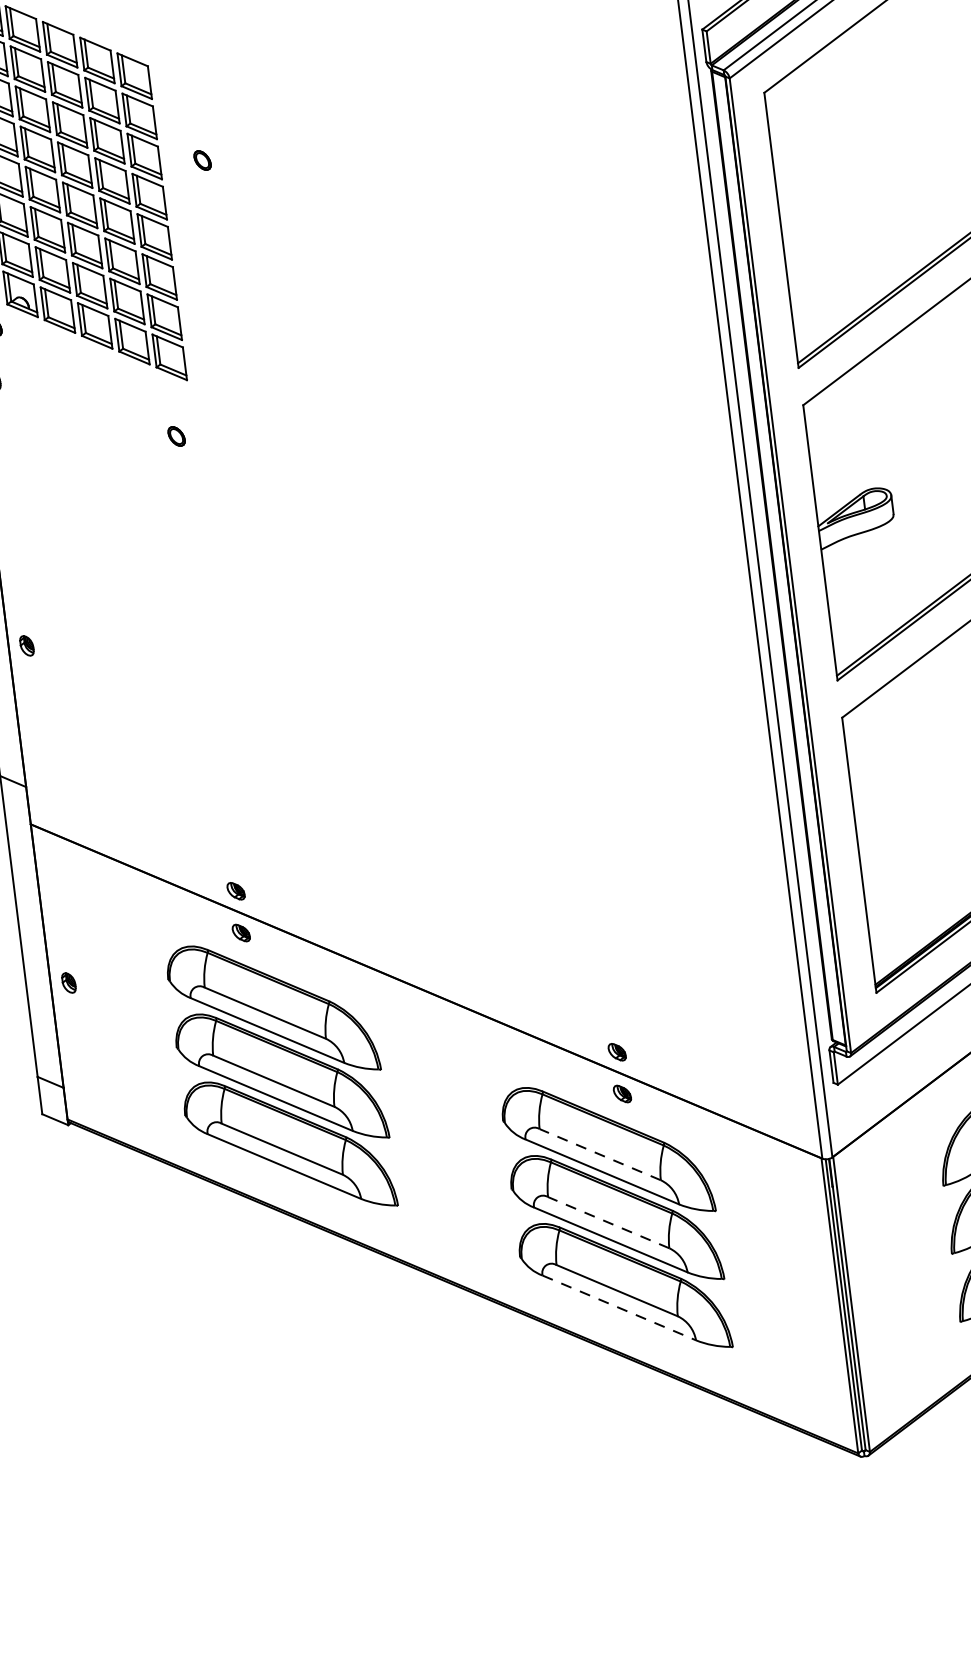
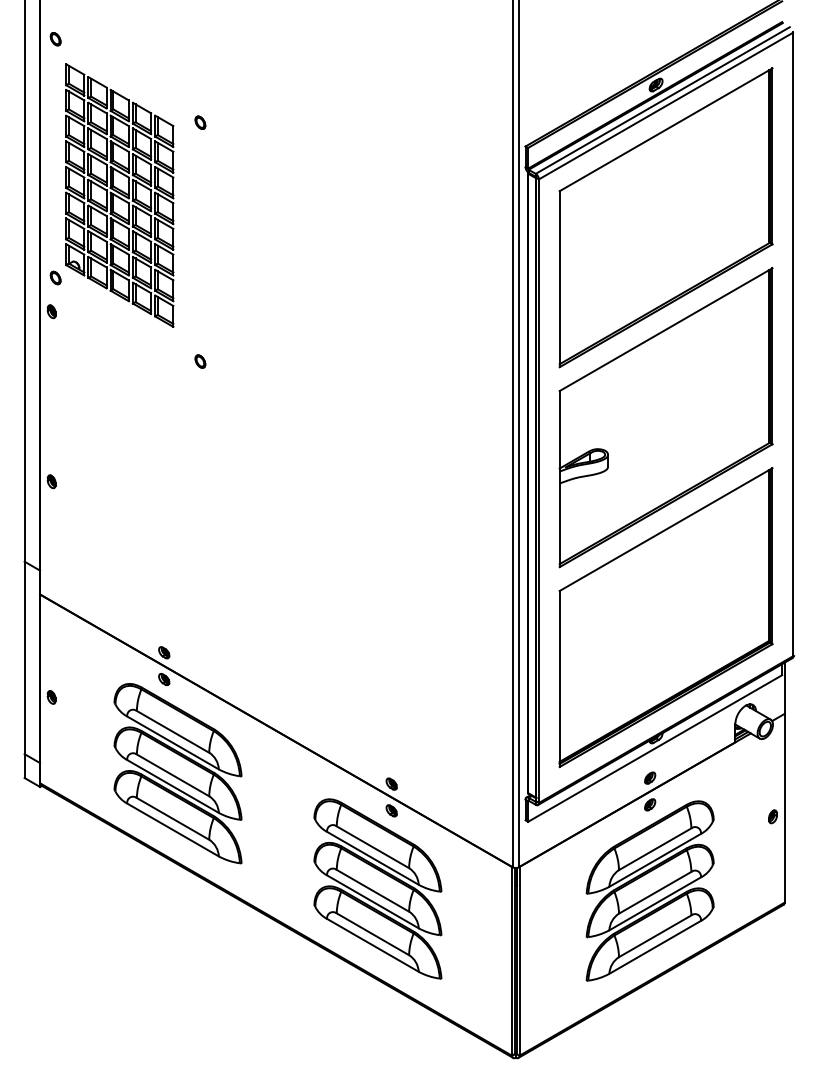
part: (202, 160) -> (200, 122), moved
part: (176, 436) -> (200, 361), moved
line: (599, 1155) -> (372, 847), dashed -> solid
line: (607, 1222) -> (372, 890), dashed -> solid
line: (618, 1308) -> (372, 945), dashed -> solid

